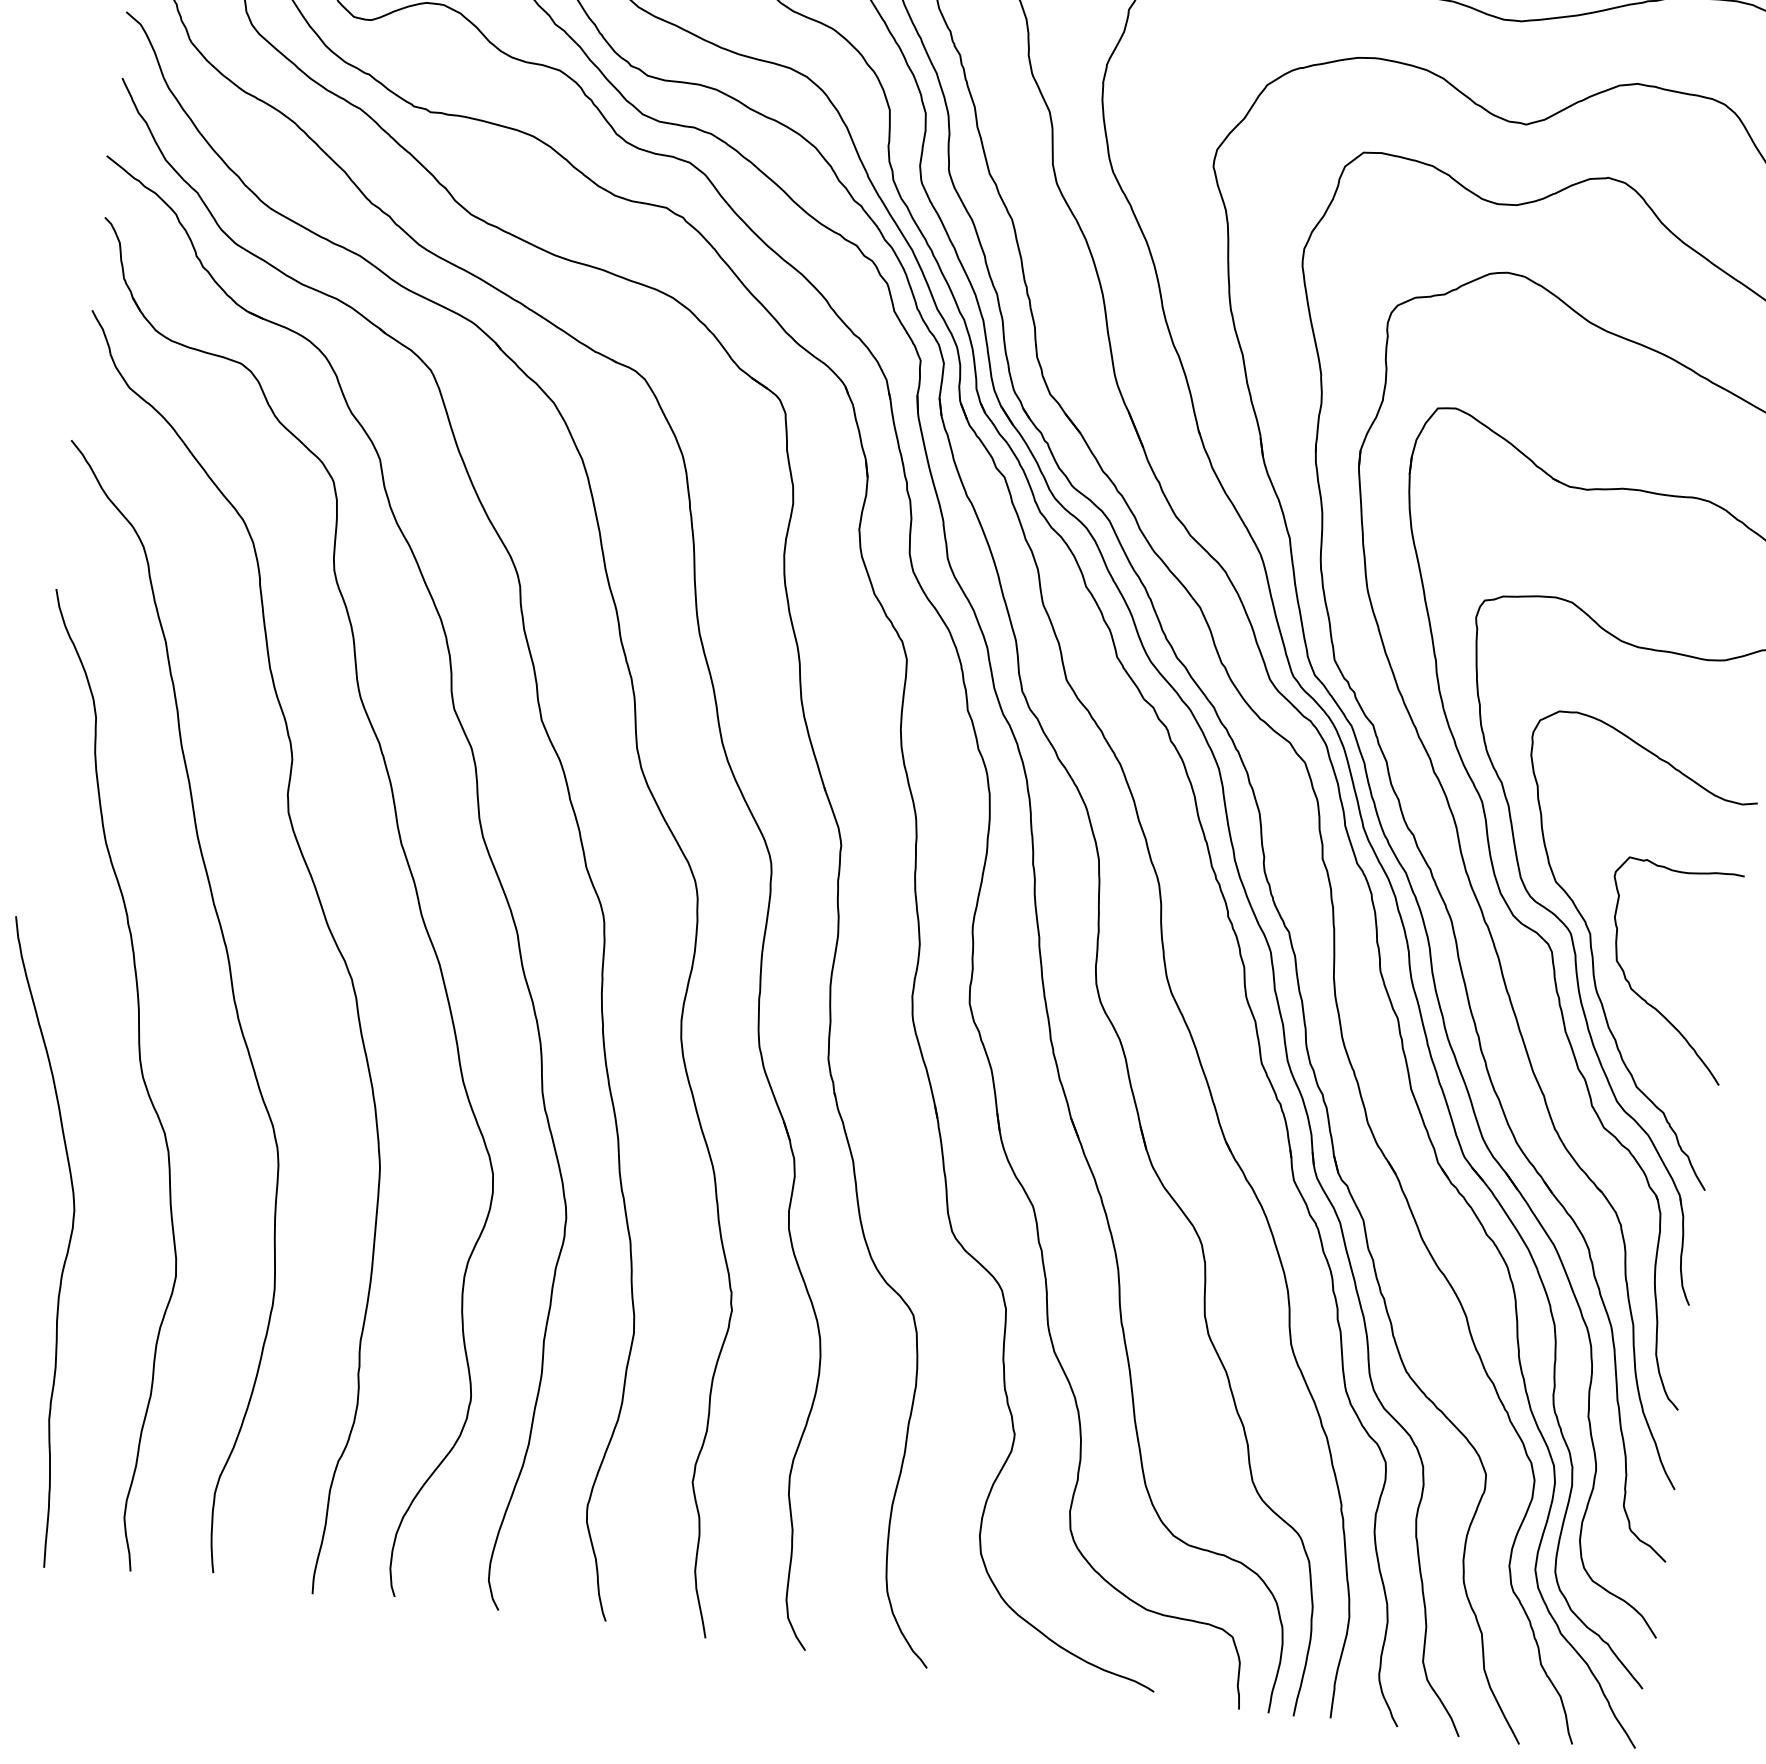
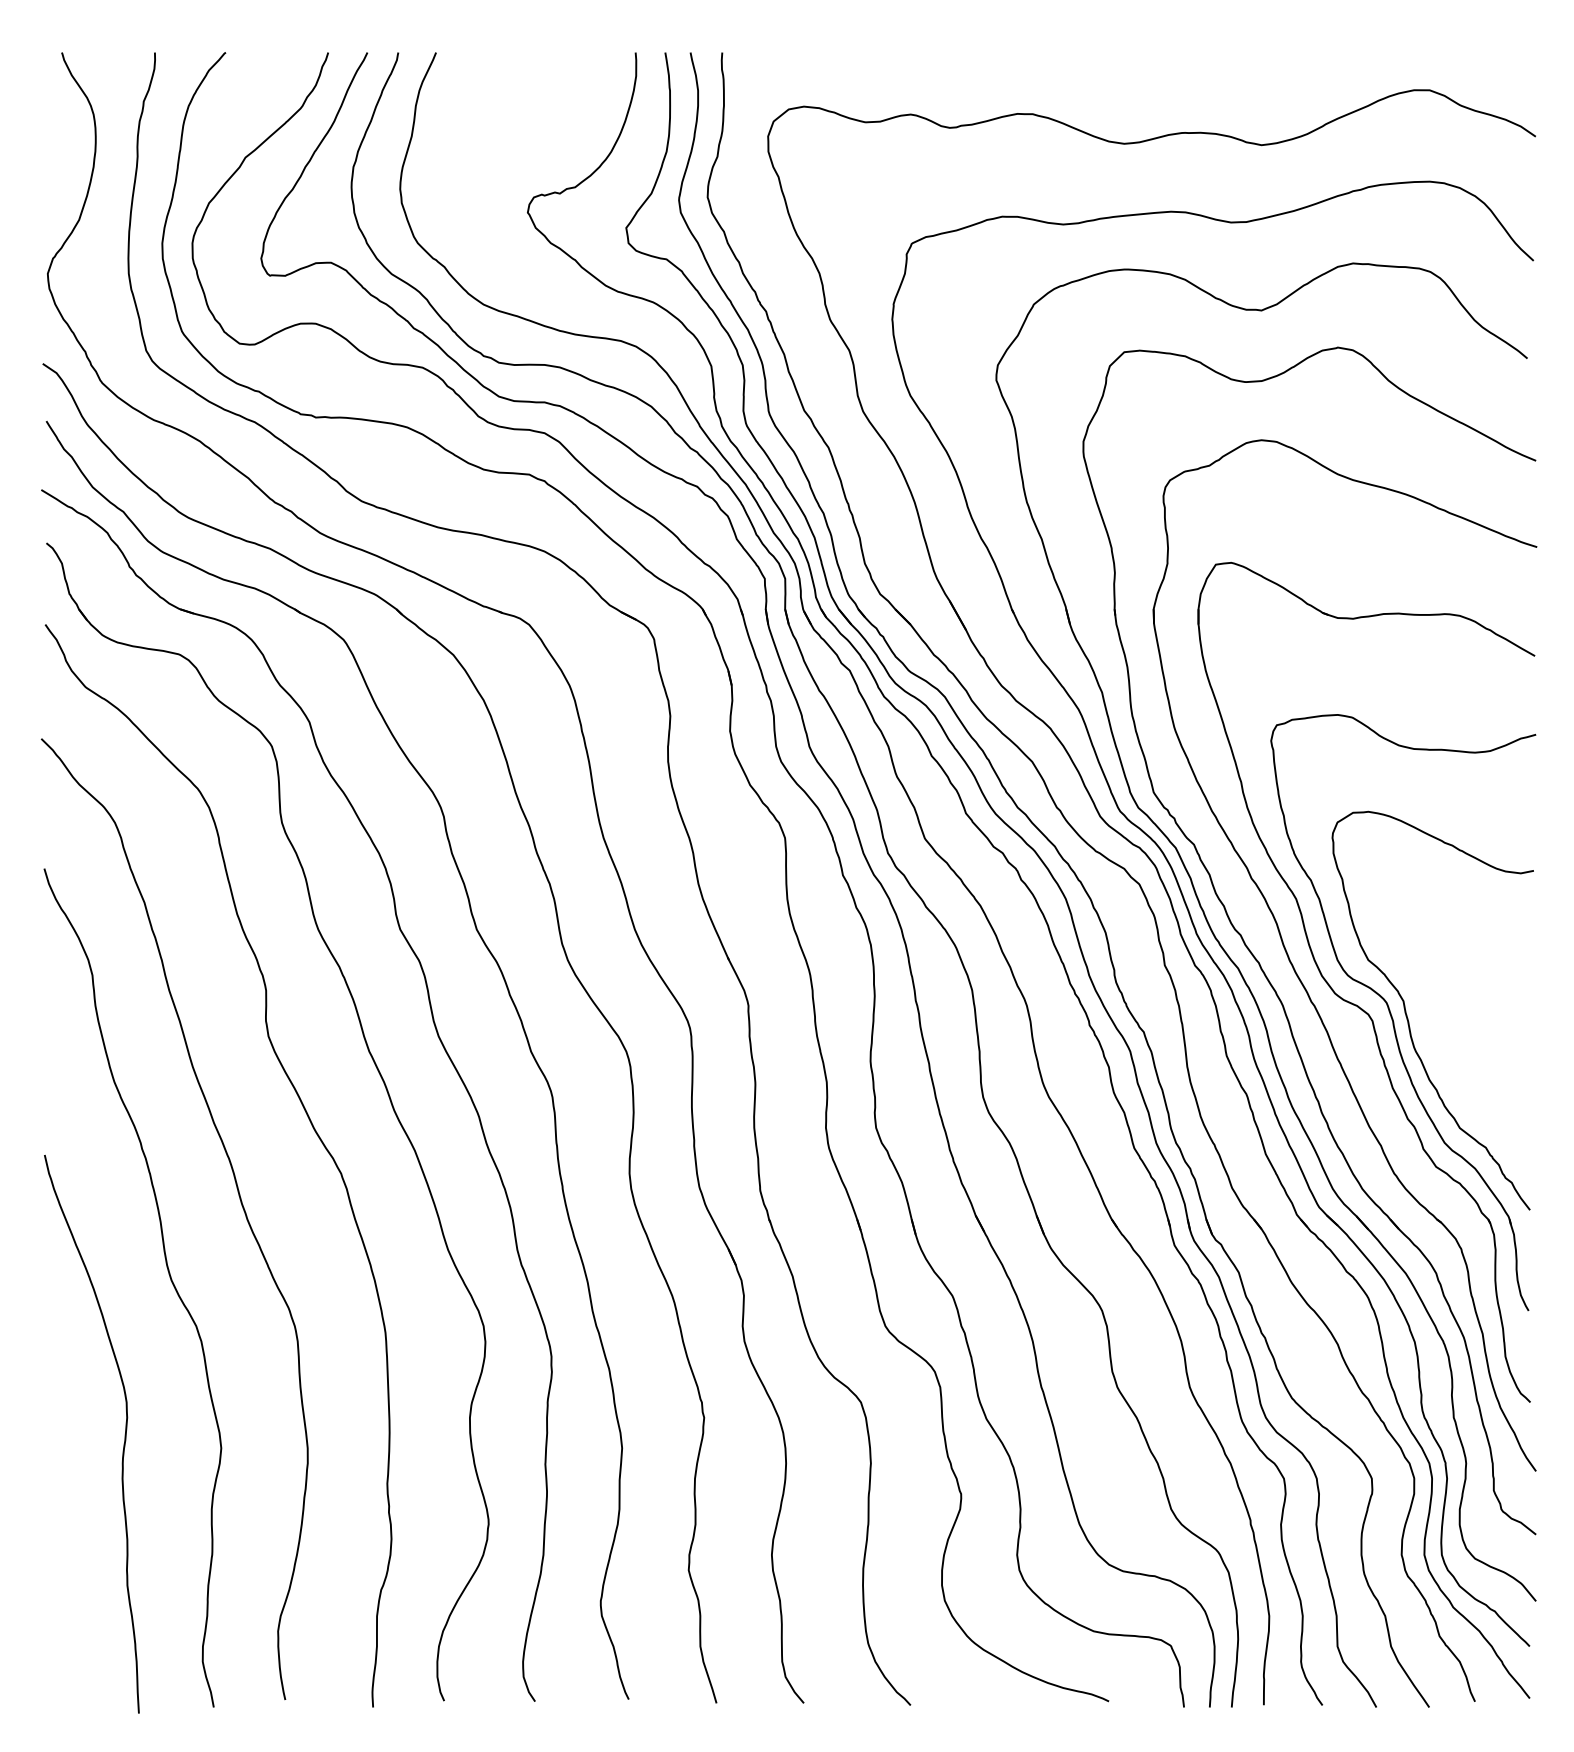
curve: (1646, 1000) -> (1459, 1052), removed

